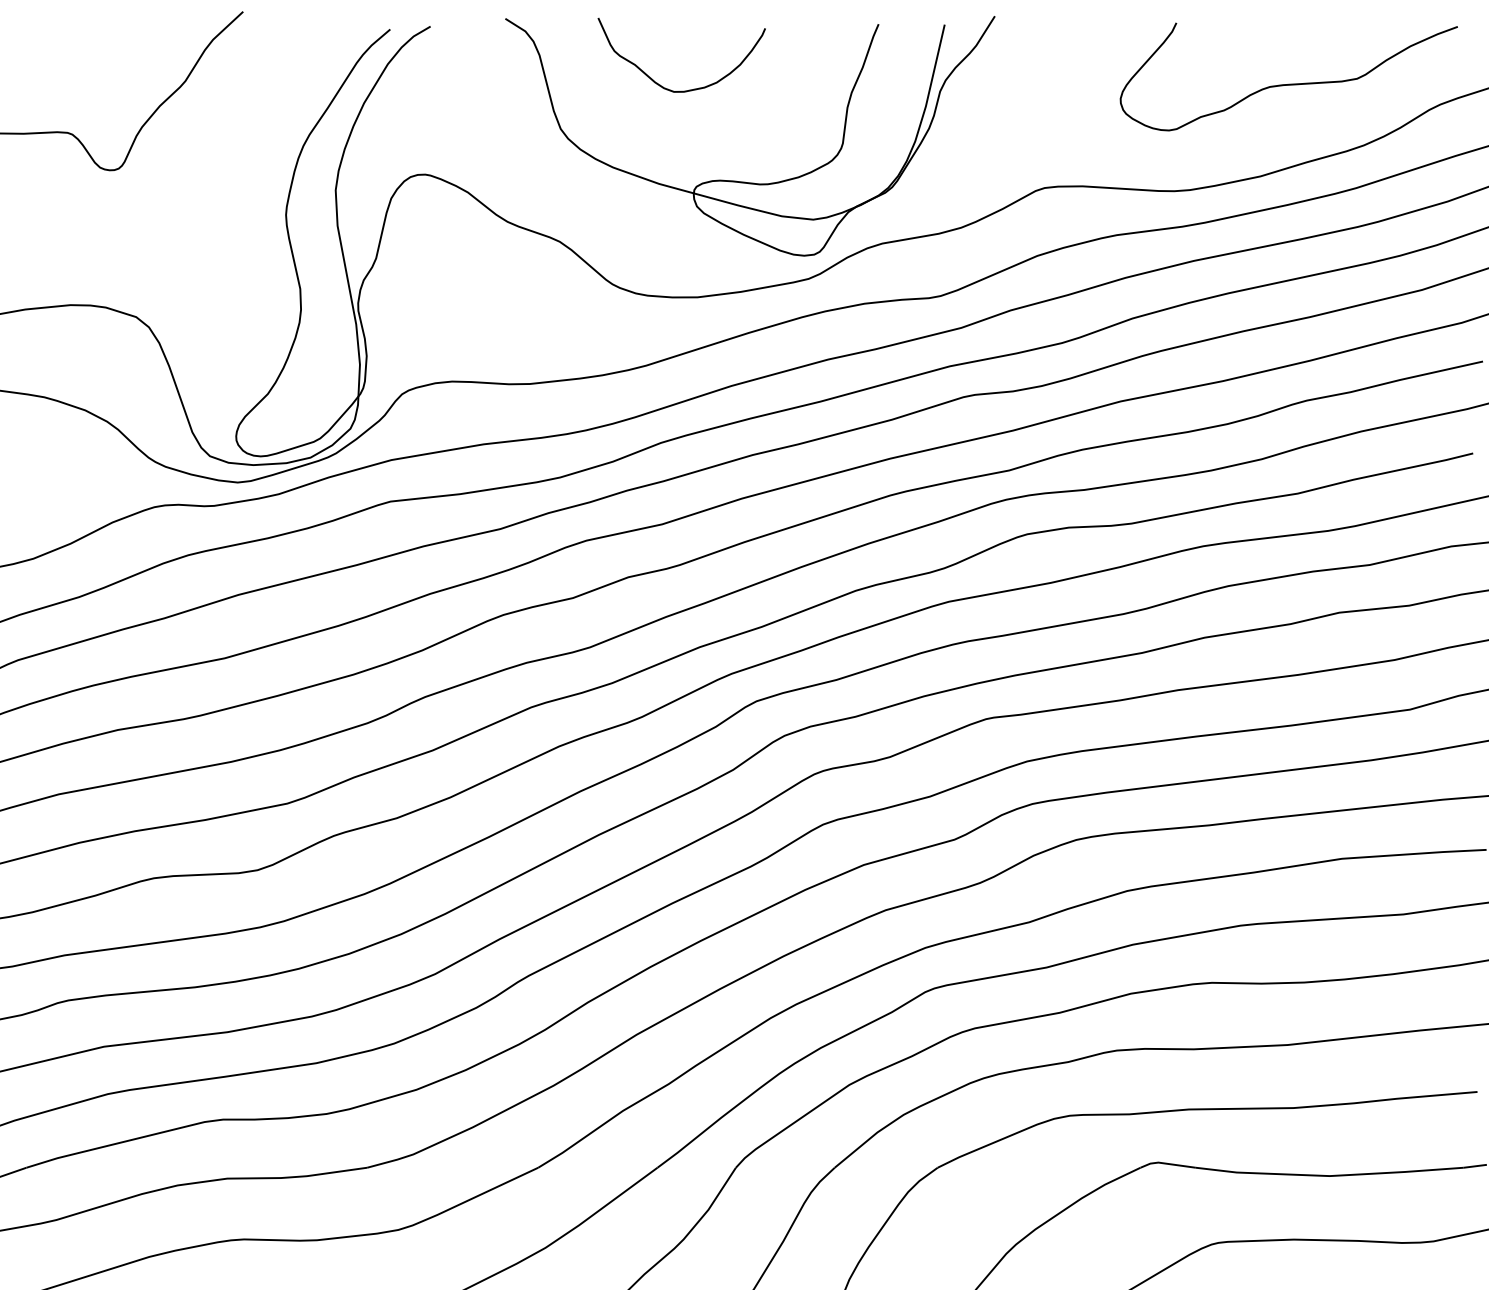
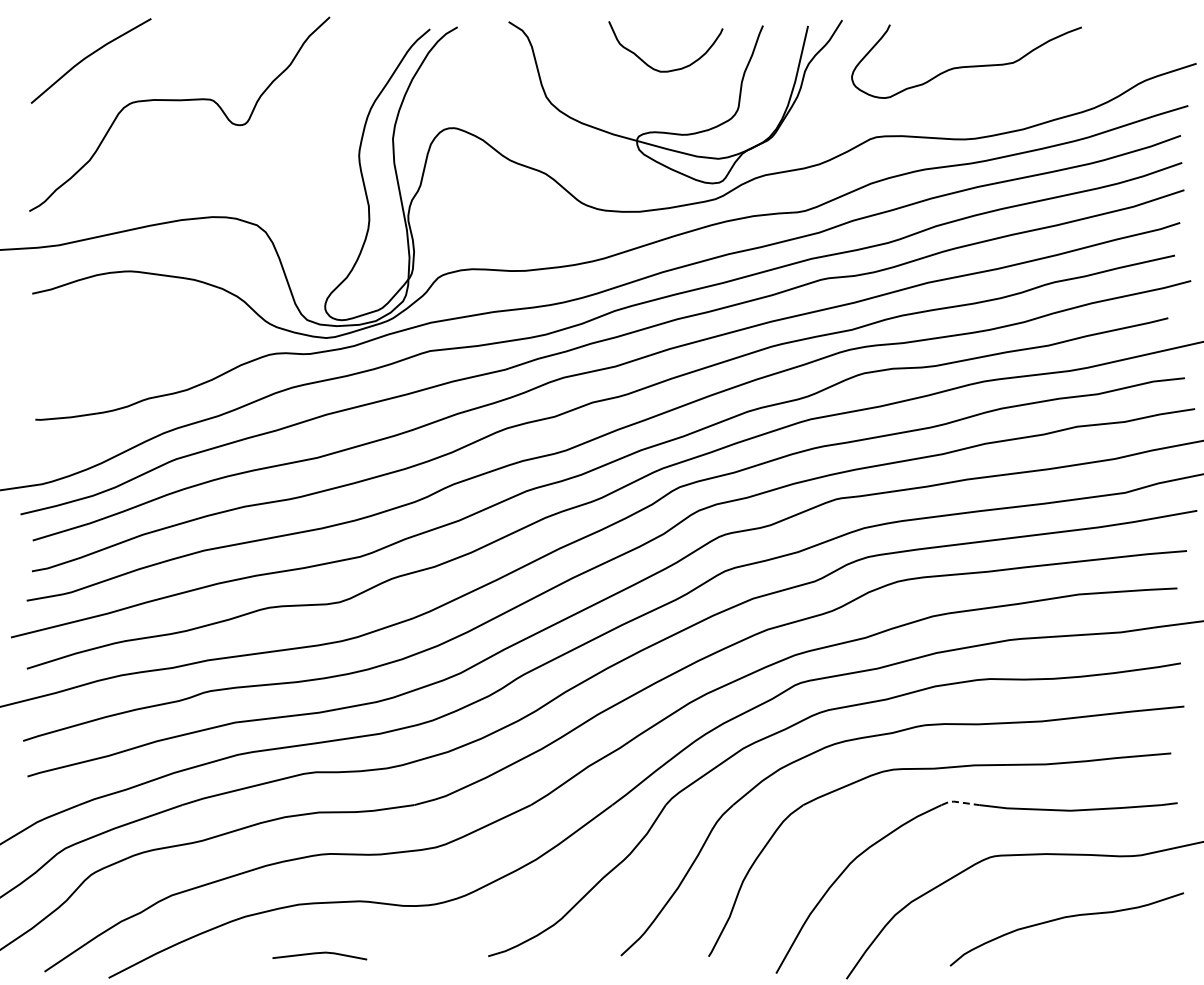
curve: (1291, 82) -> (968, 65), moved
curve: (681, 90) -> (665, 70), moved
line: (1165, 1163) -> (958, 802), solid -> dashed

